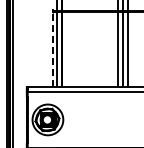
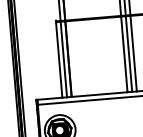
line: (52, 49) -> (58, 59), dashed -> solid

